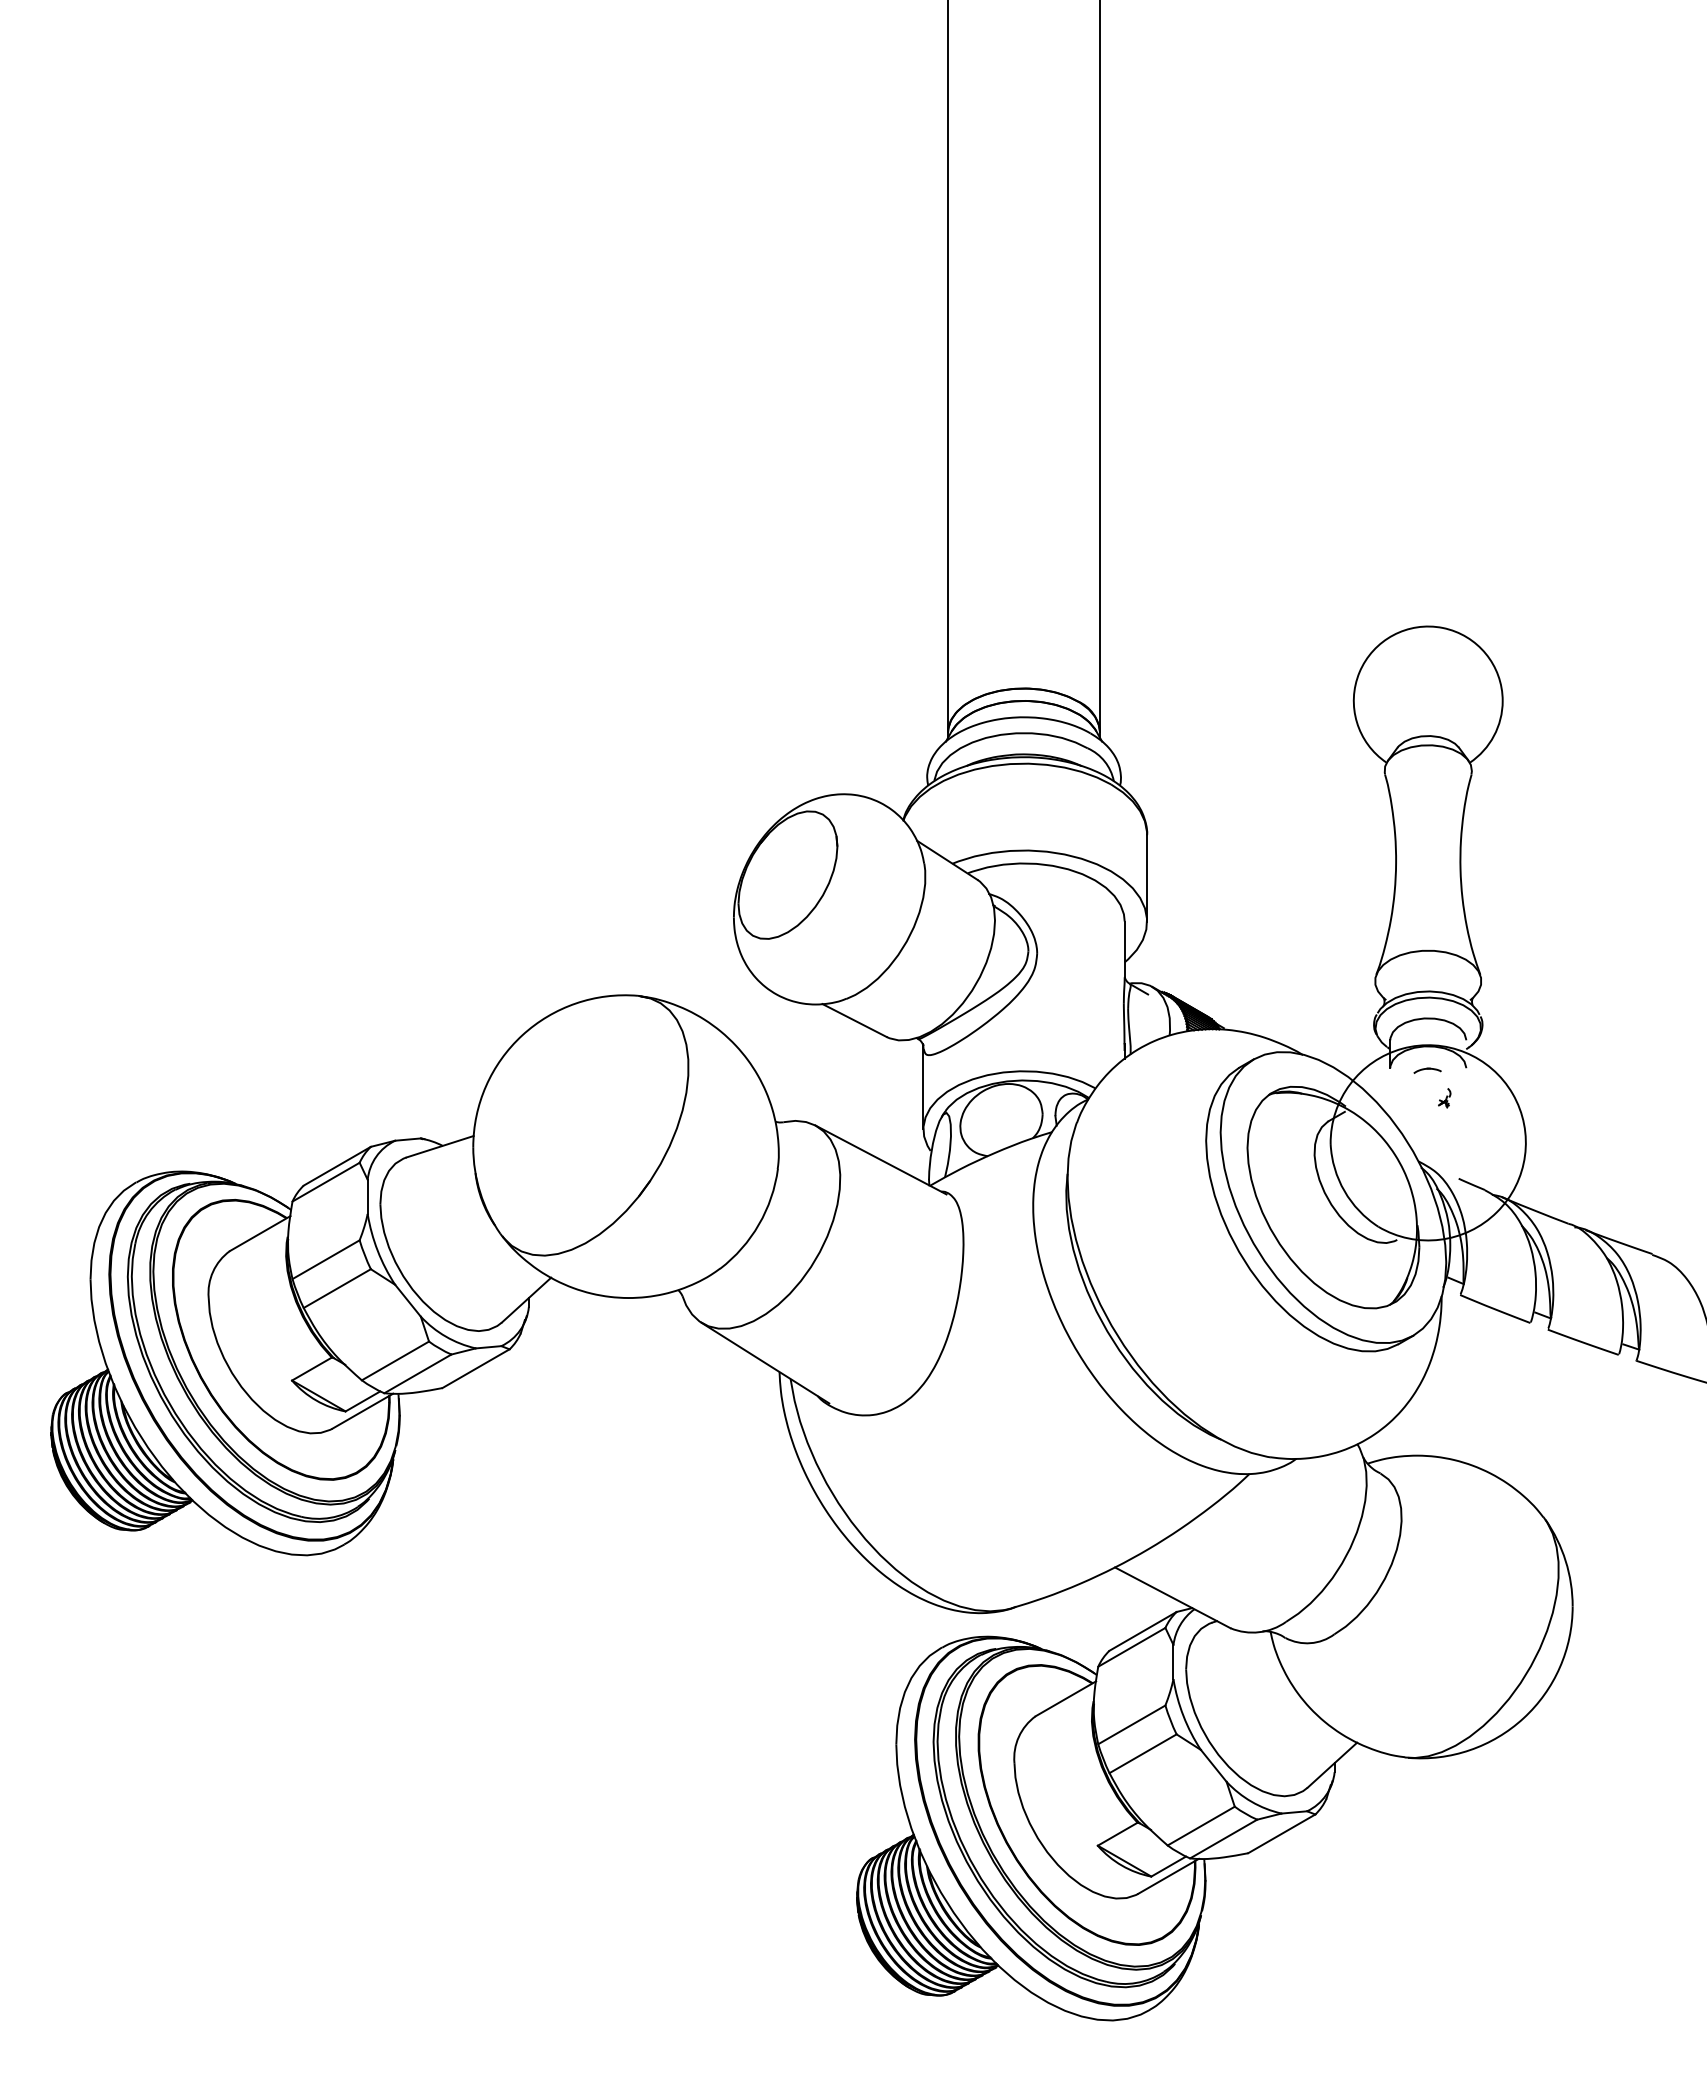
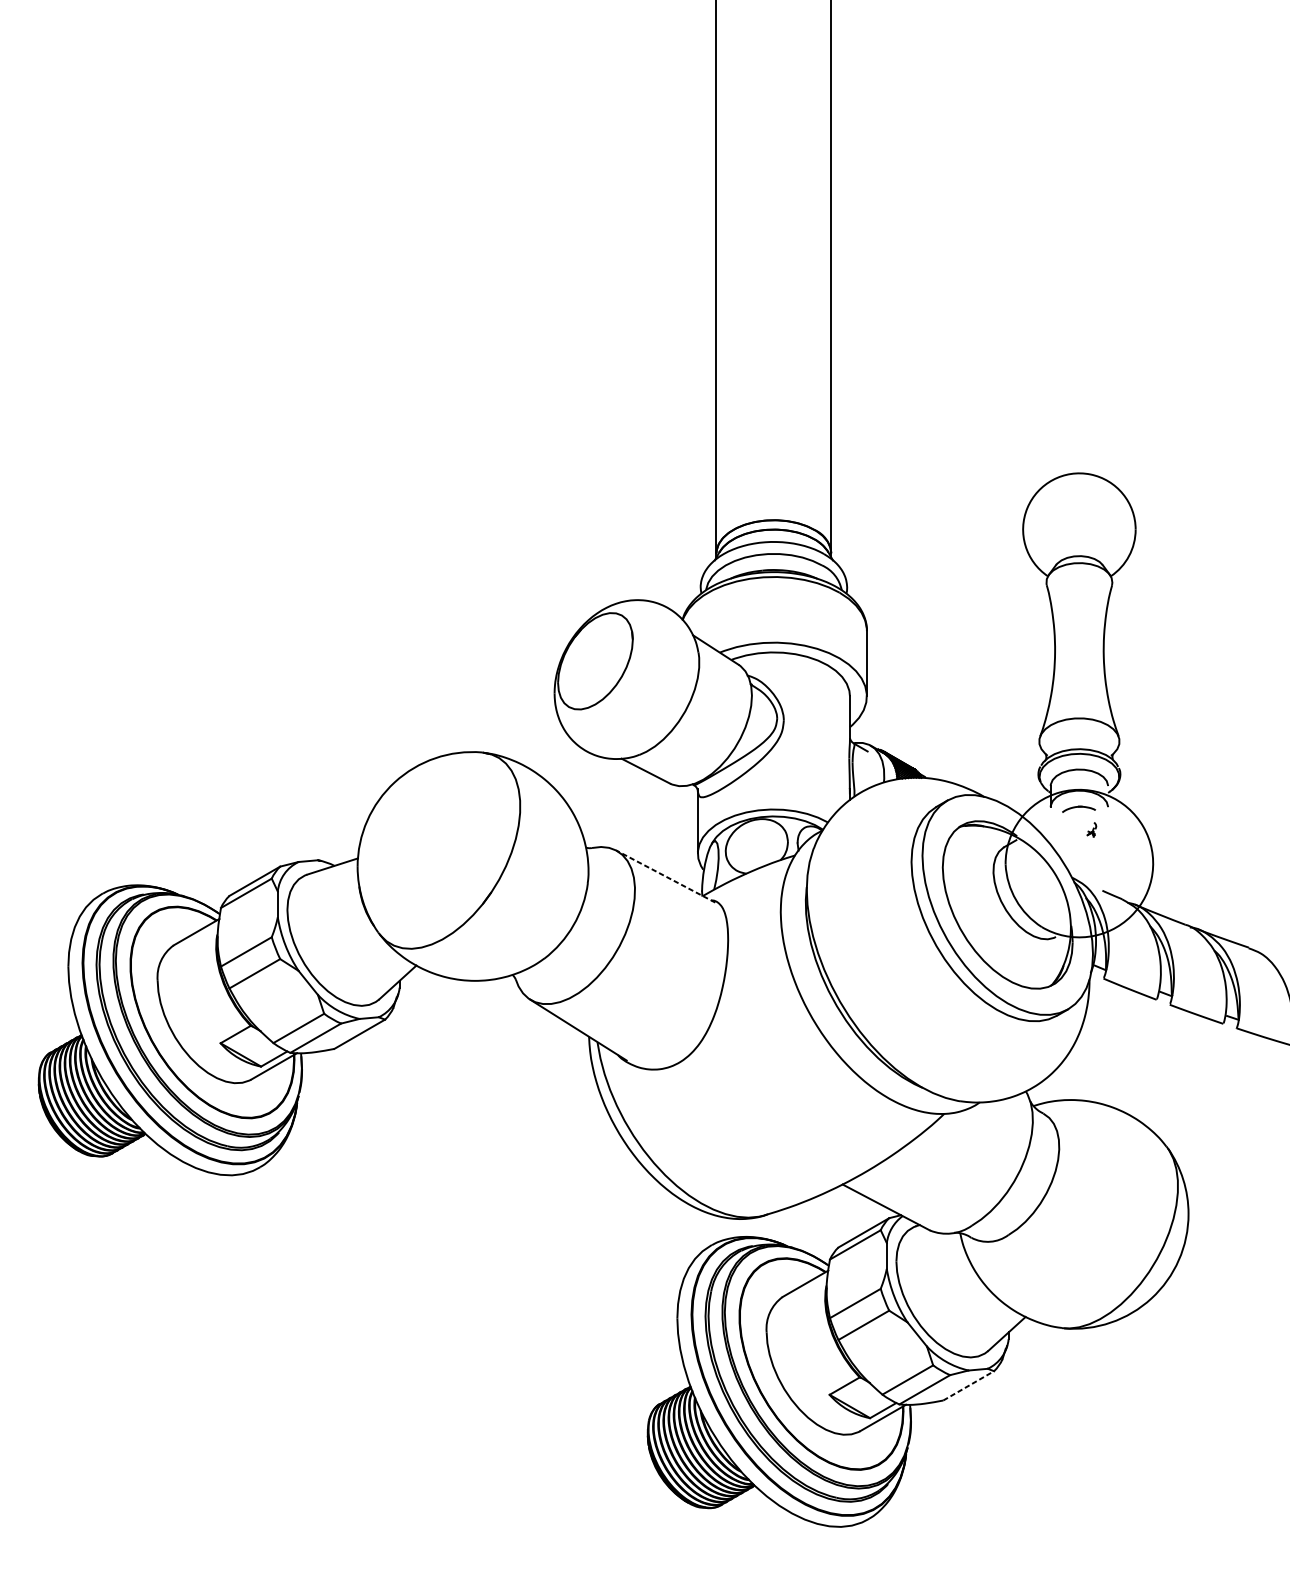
part: (1427, 1070) -> (1078, 808), size x1.6
line: (880, 1159) -> (665, 876), solid -> dashed
line: (1281, 1833) -> (968, 1385), solid -> dashed

